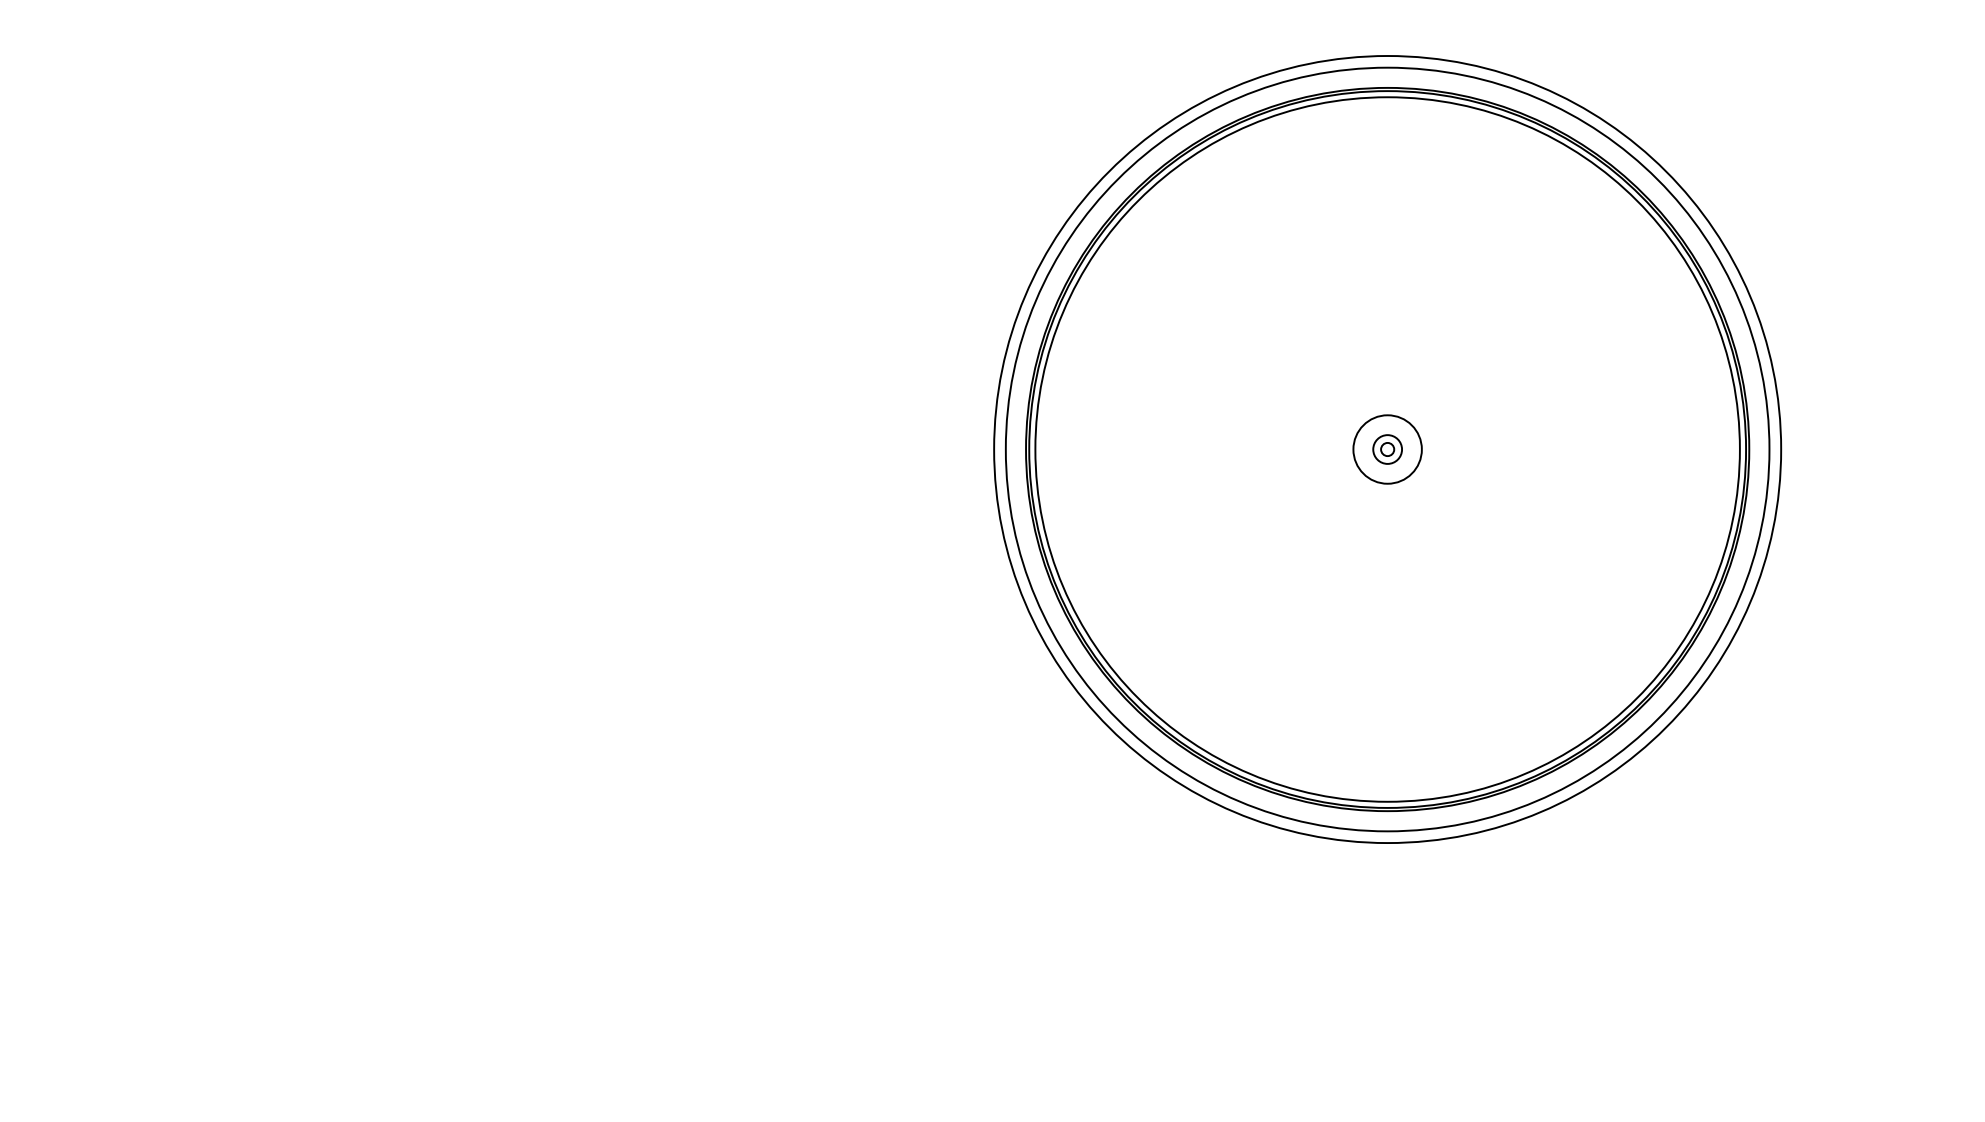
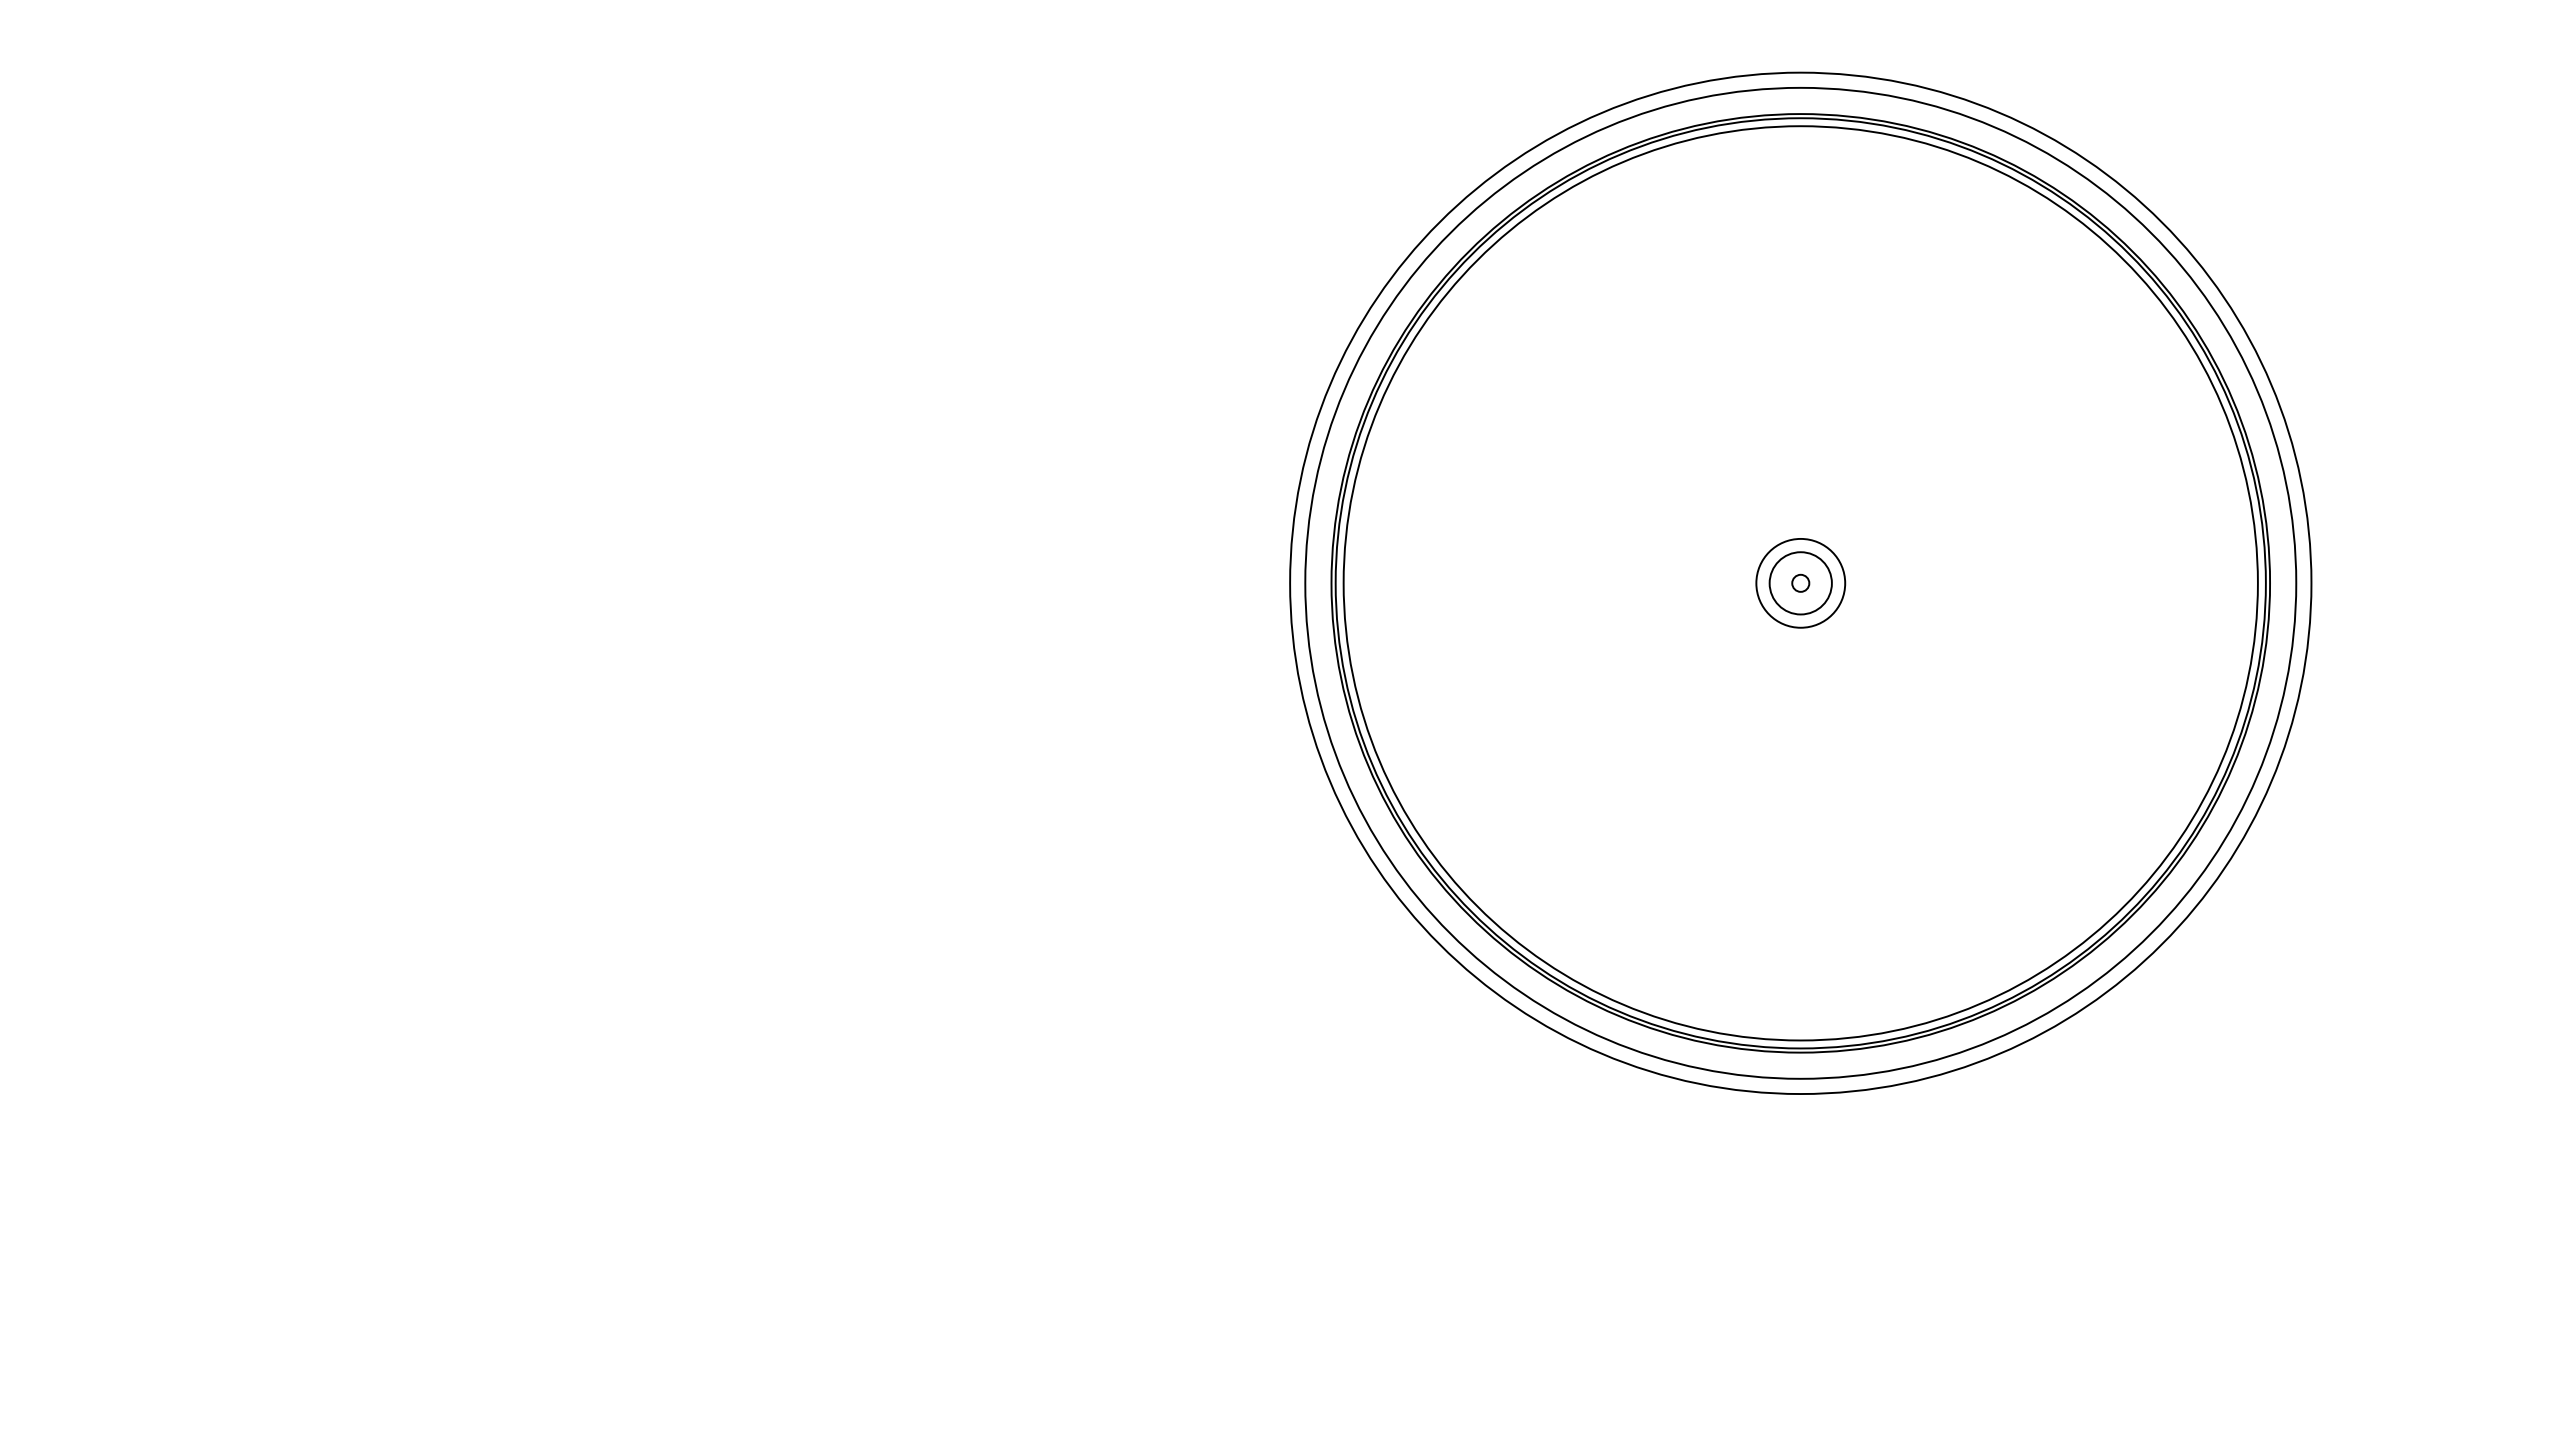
circle: (1387, 449) -> (1800, 583), size x1.67

